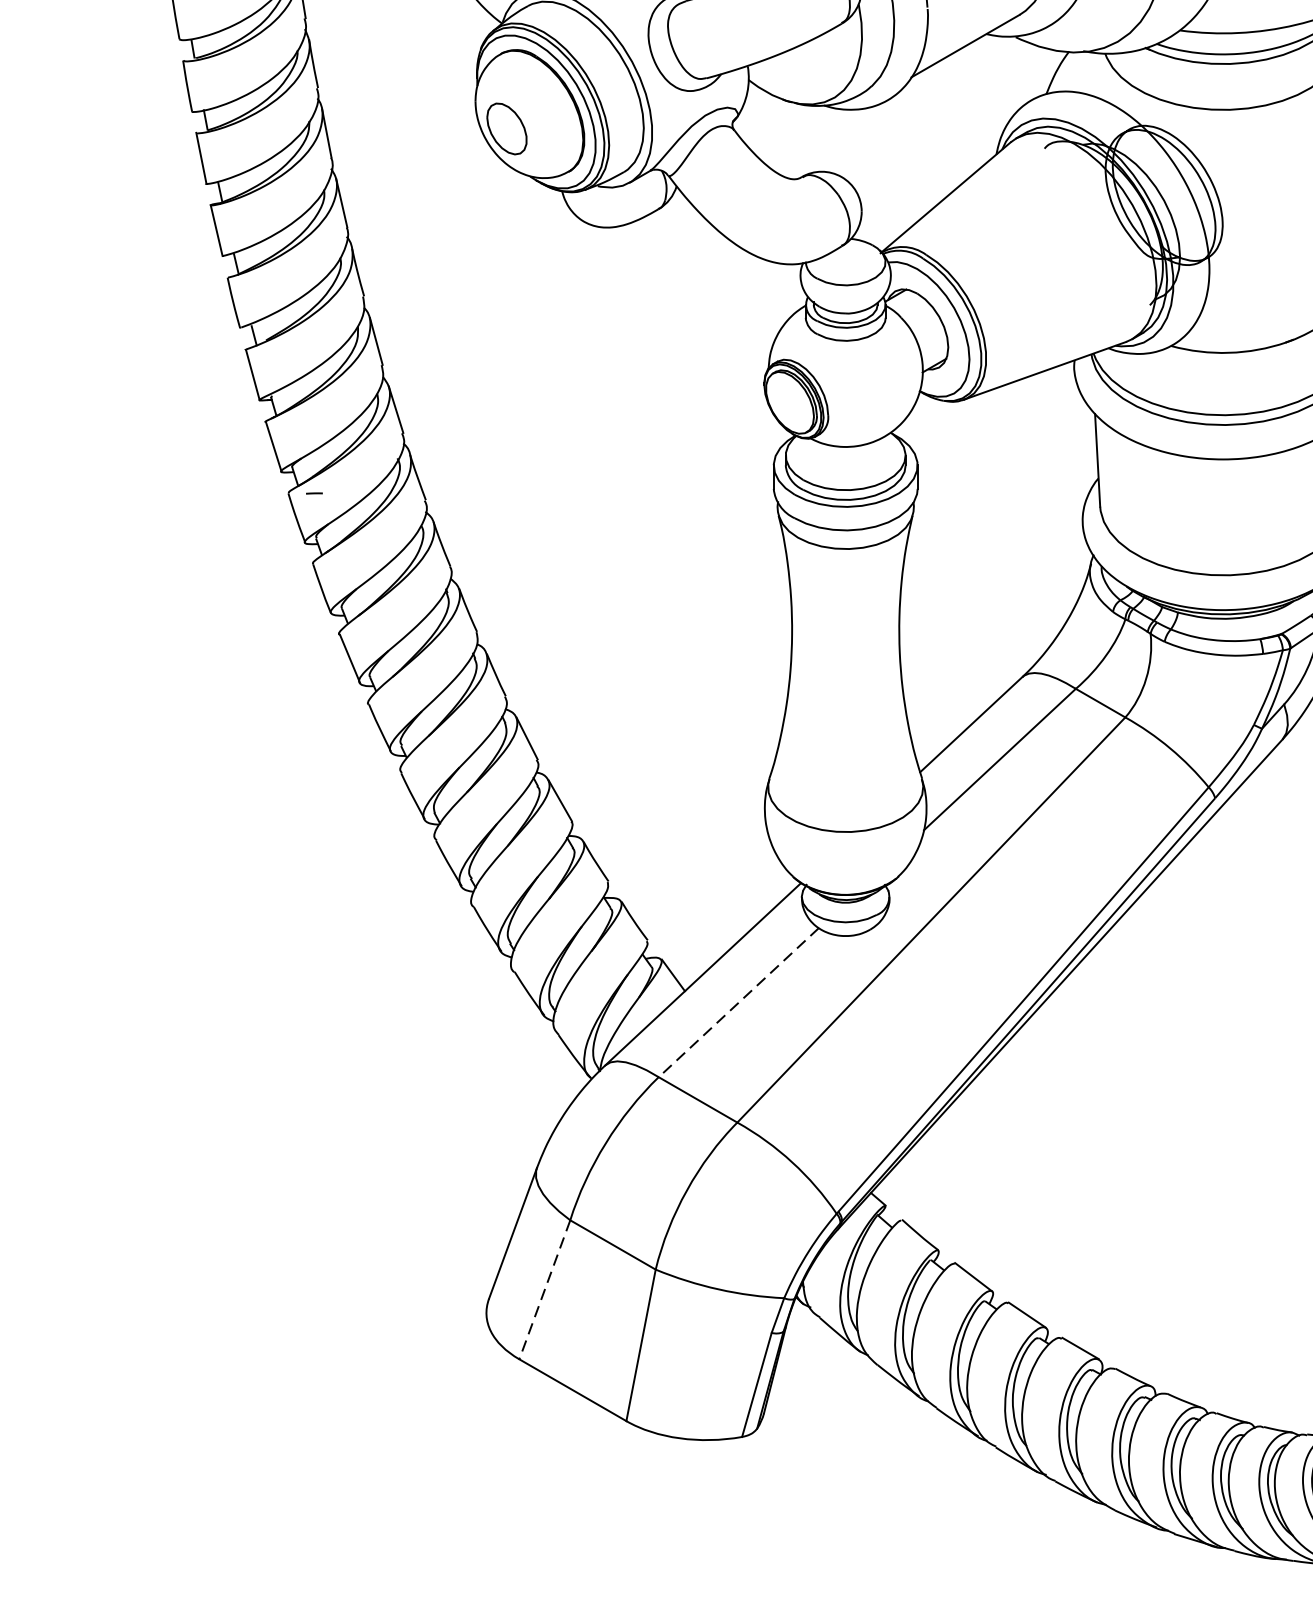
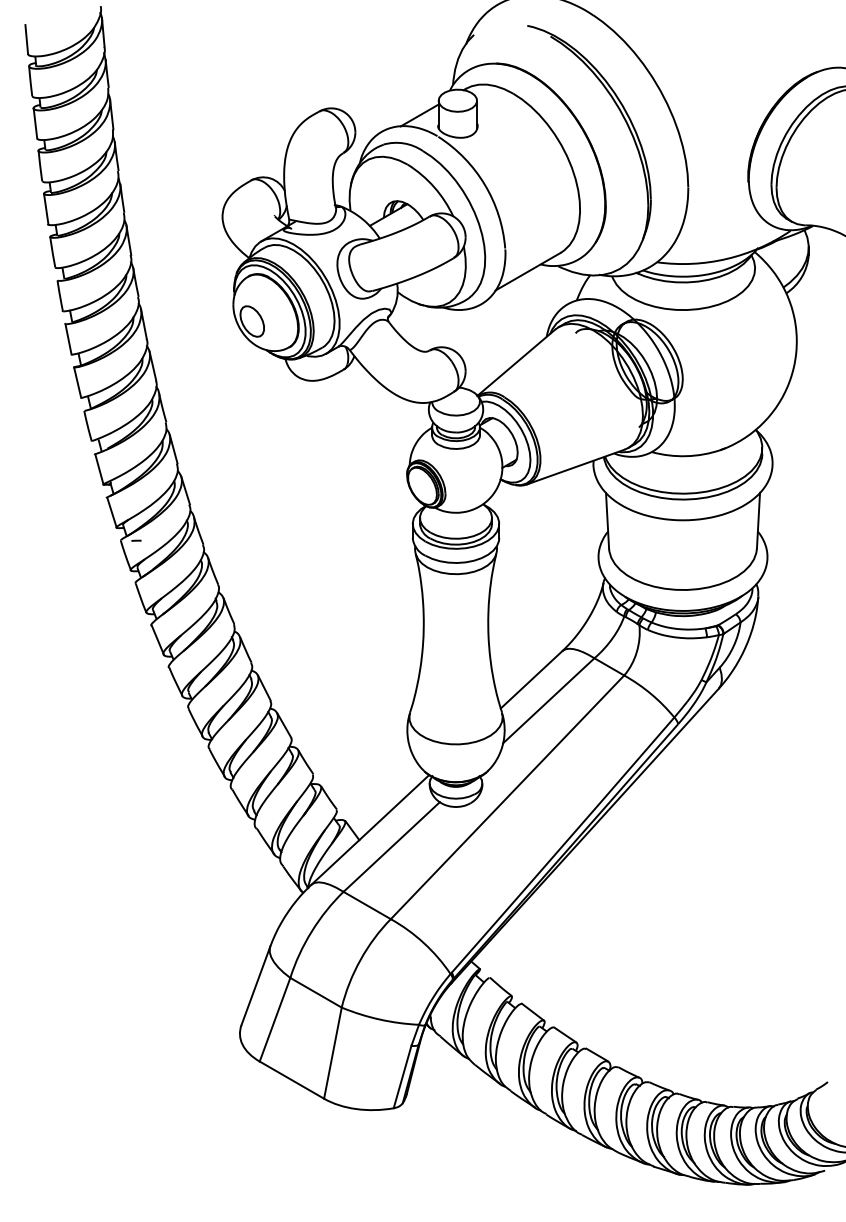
line: (738, 1003) -> (391, 847), dashed -> solid
line: (545, 1289) -> (275, 1019), dashed -> solid

